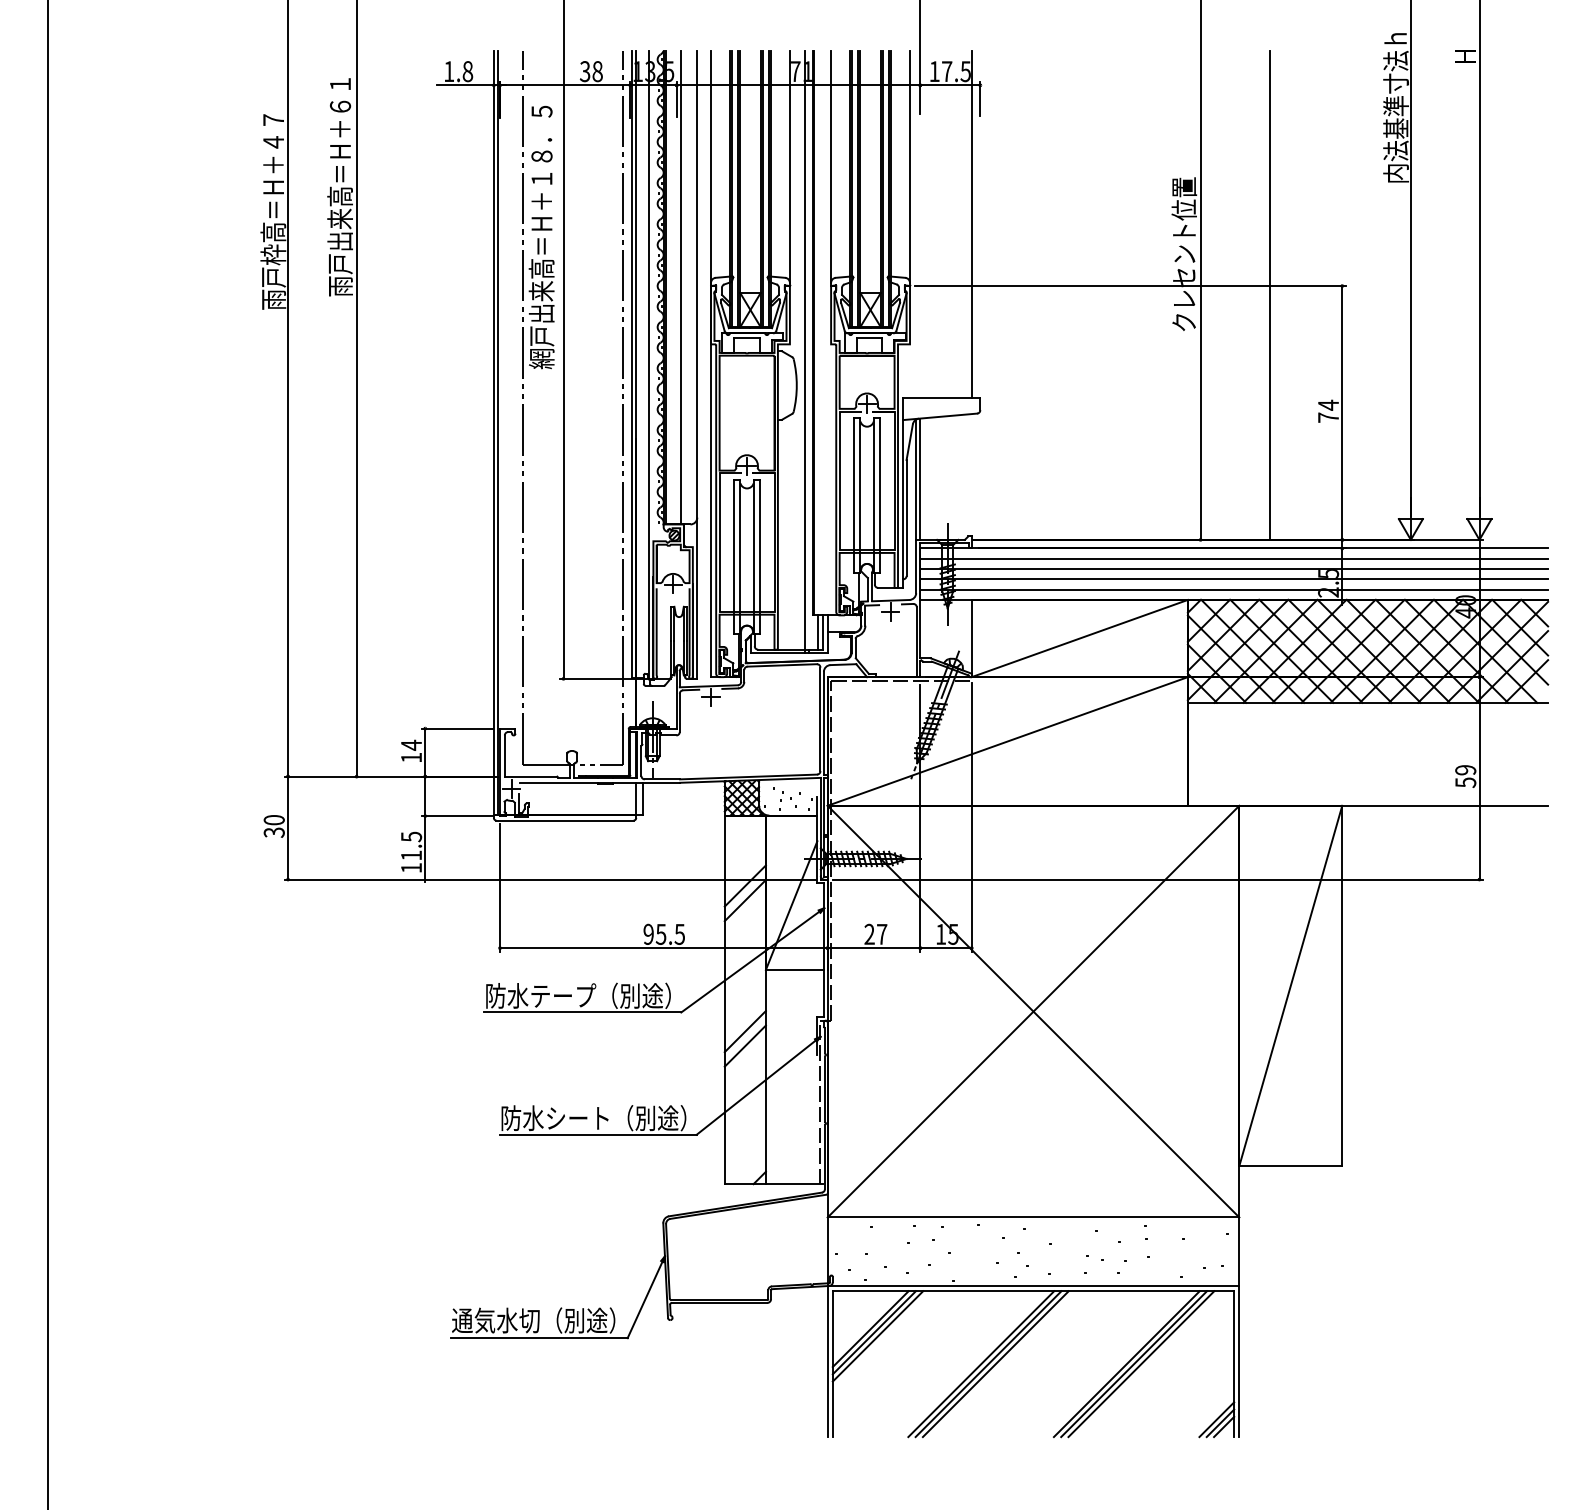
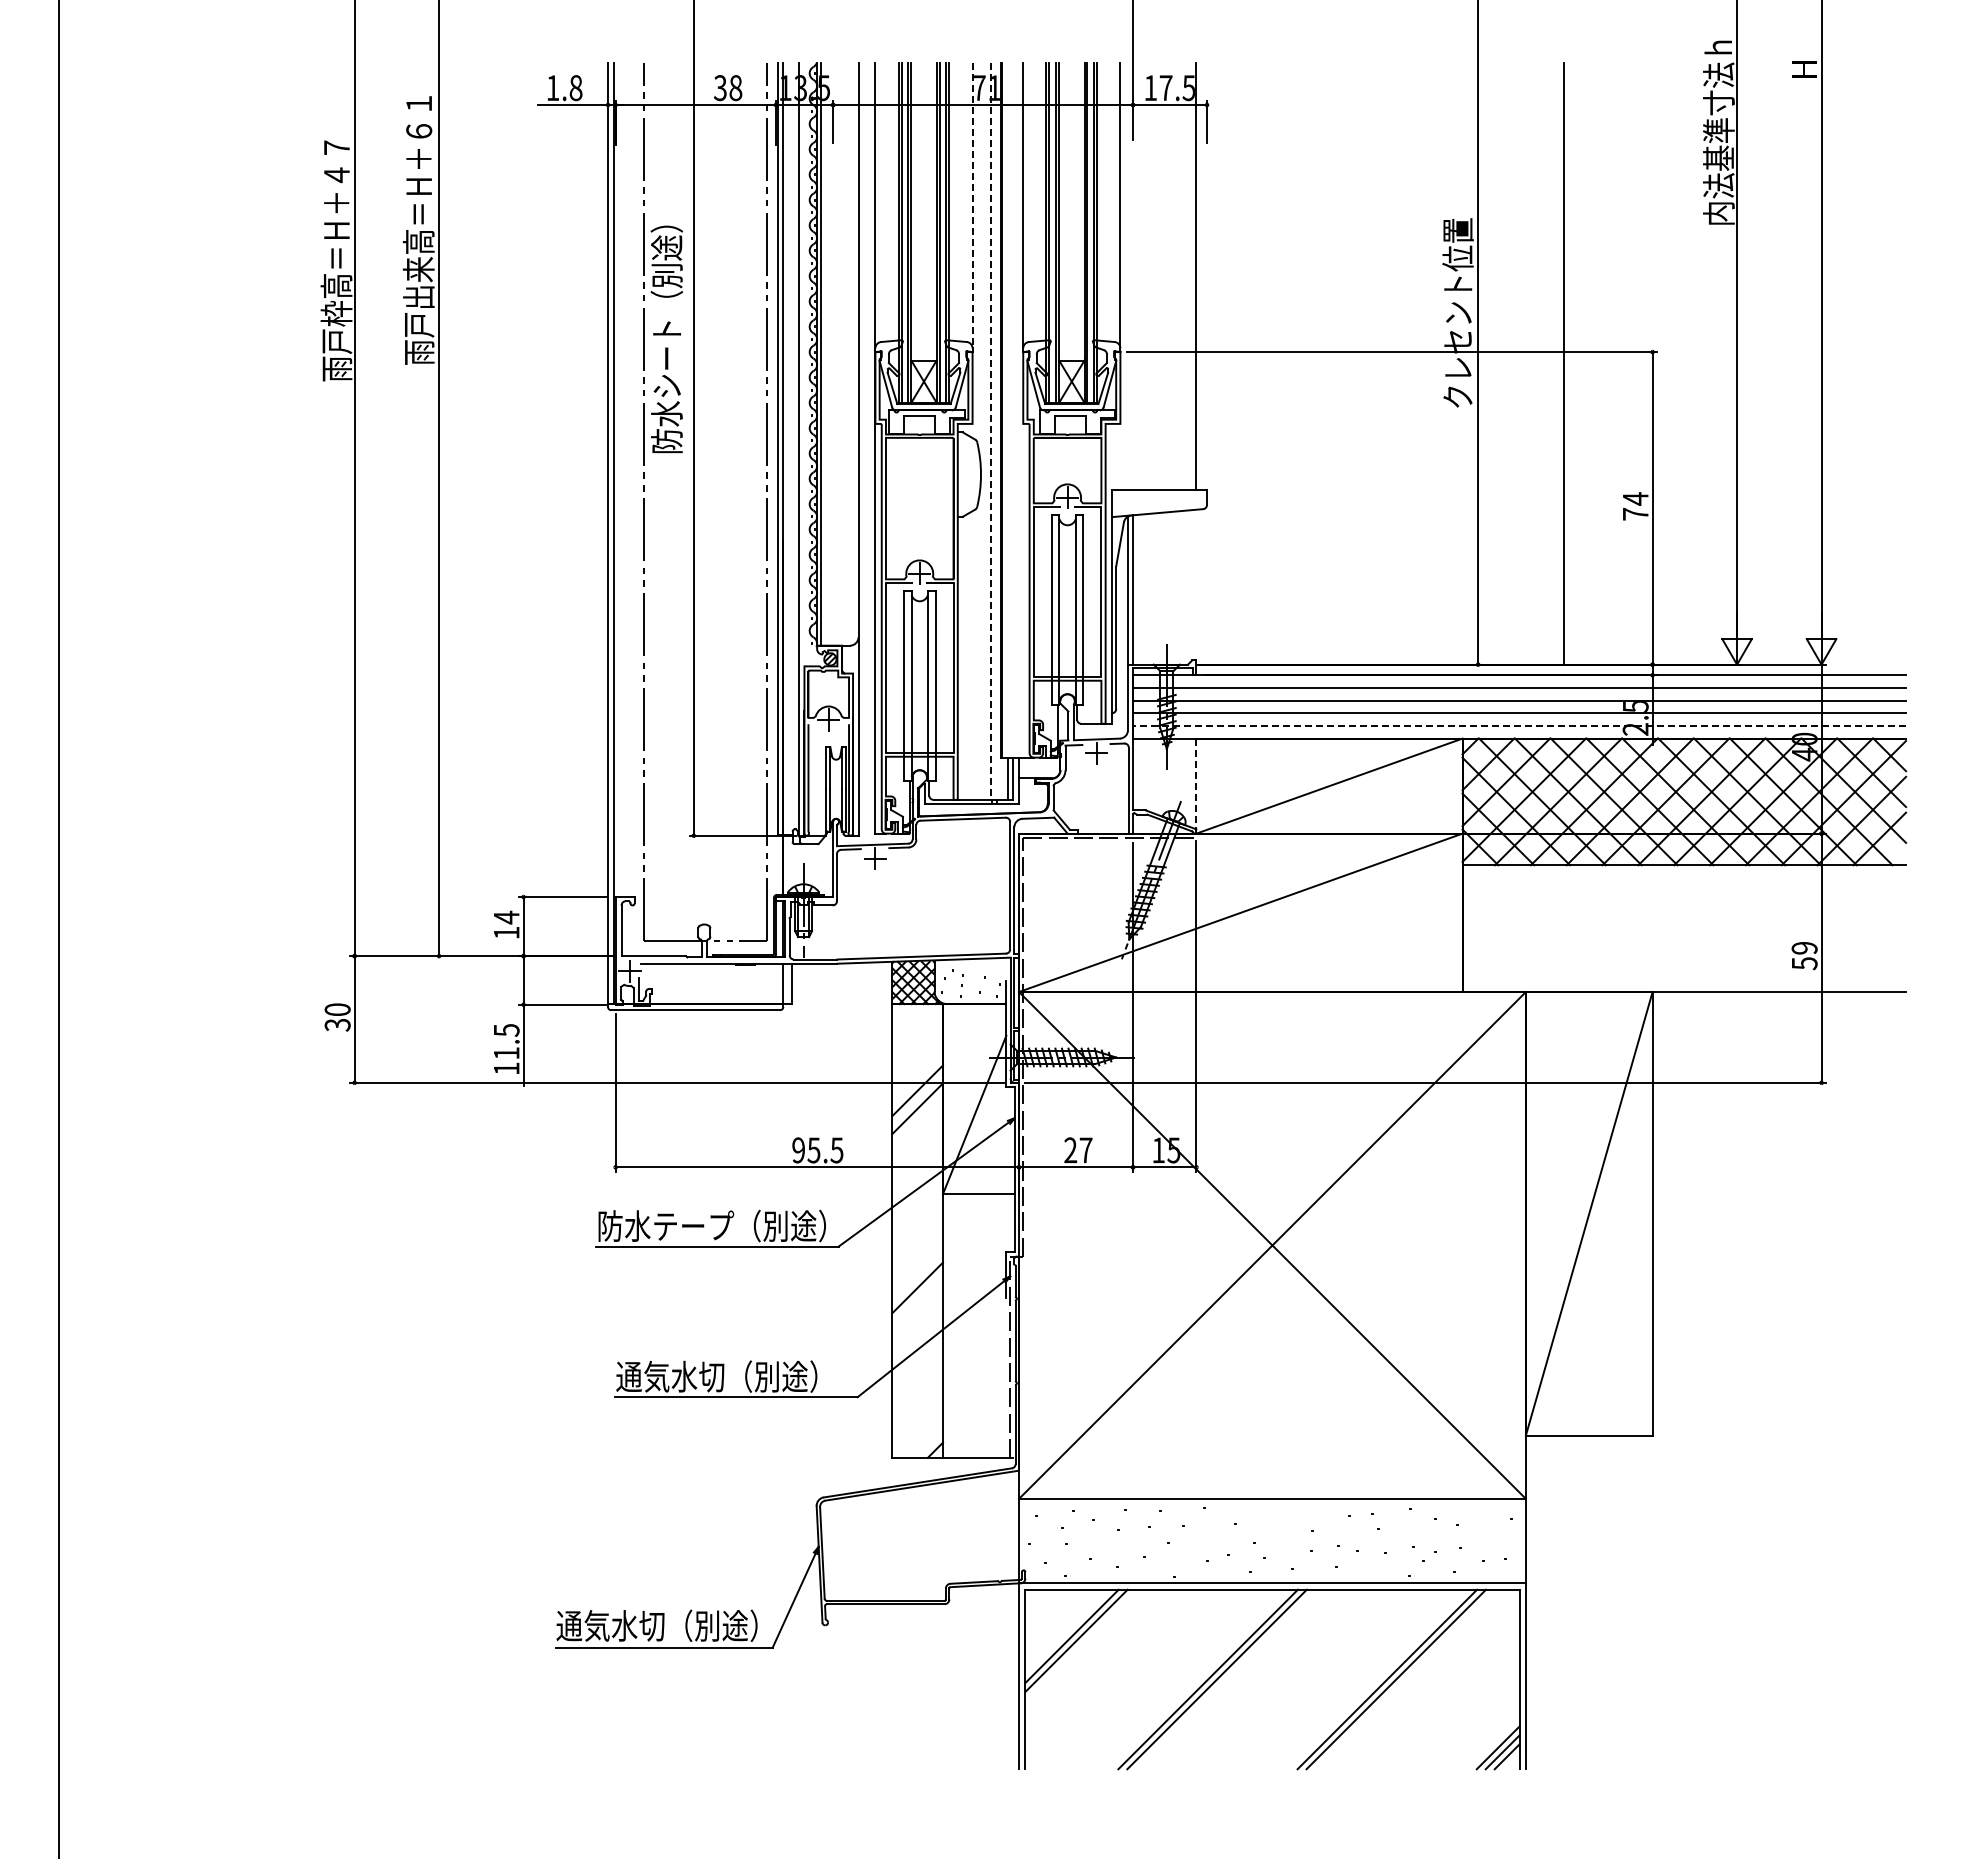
line: (789, 166) -> (972, 205), solid -> dashed
text: (541, 237) -> (666, 292), 網戸出来高＝Ｈ＋１８．５ -> 防水シート（別途）
line: (681, 287) -> (838, 353), removed
line: (805, 350) -> (991, 431), solid -> dashed
line: (1234, 589) -> (1519, 725), solid -> dashed
line: (971, 638) -> (1196, 786), solid -> dashed
line: (745, 1031) -> (917, 1269), removed
text: (593, 1118) -> (730, 1376), 防水シート（別途） -> 通気水切（別途）
line: (877, 1335) -> (1080, 1644), removed
line: (995, 1364) -> (1225, 1679), removed
line: (1141, 1364) -> (1405, 1679), removed

